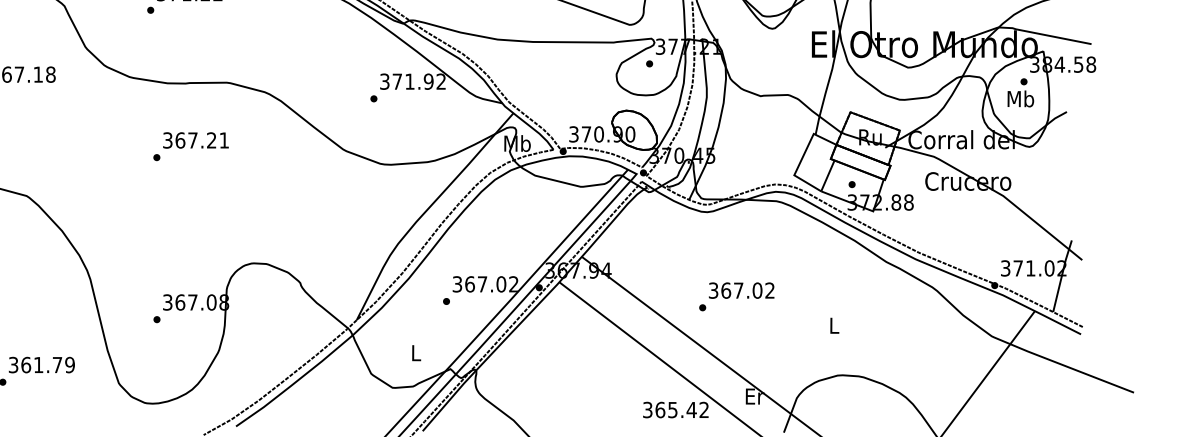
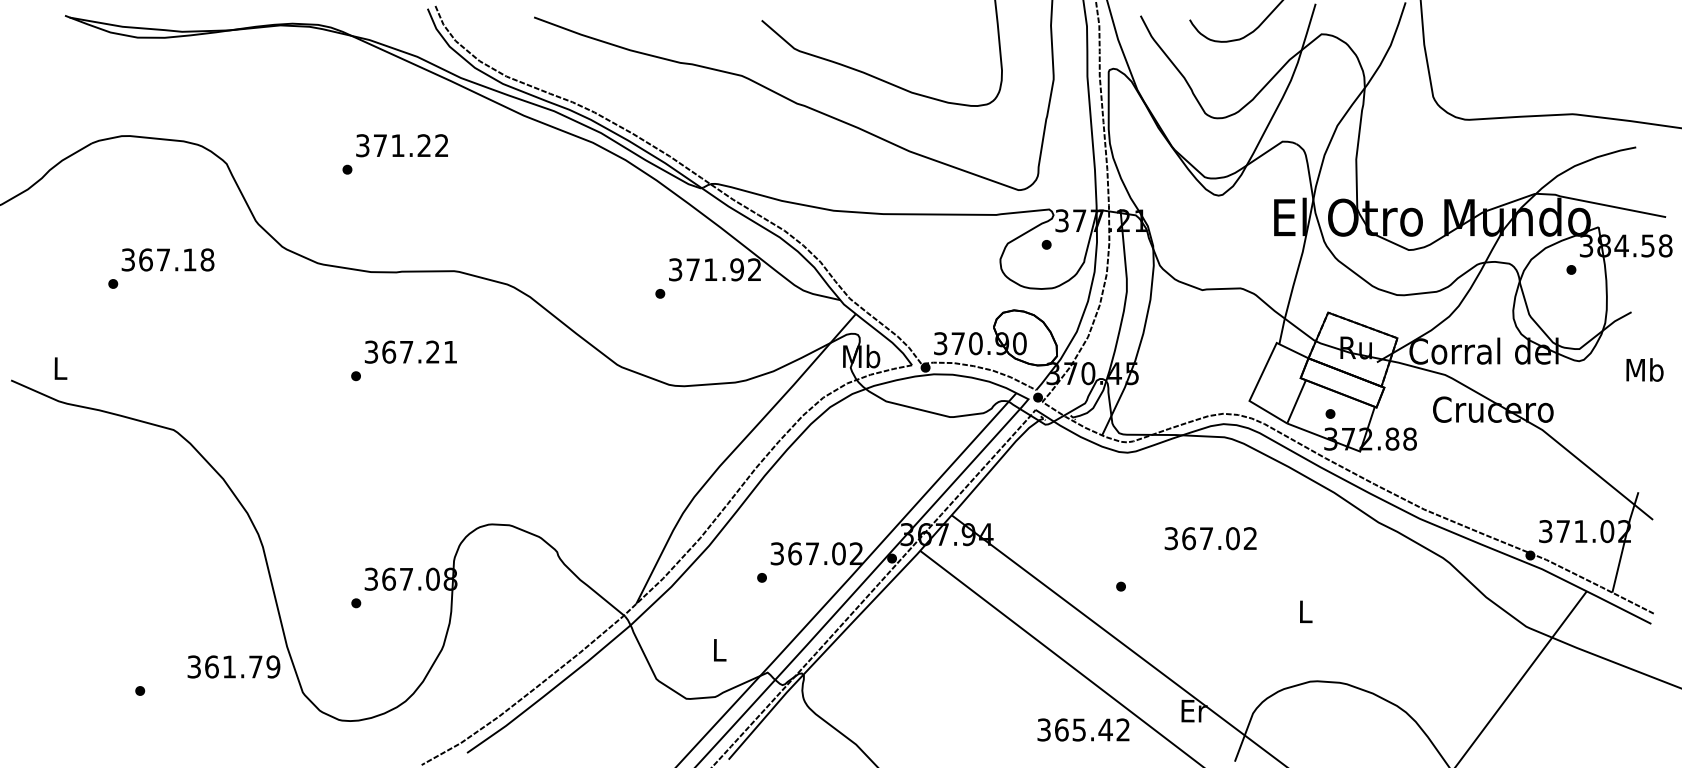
text: (1020, 98) -> (1644, 369), moved
text: (741, 290) -> (1210, 538), moved
text: (41, 364) -> (233, 666), moved

